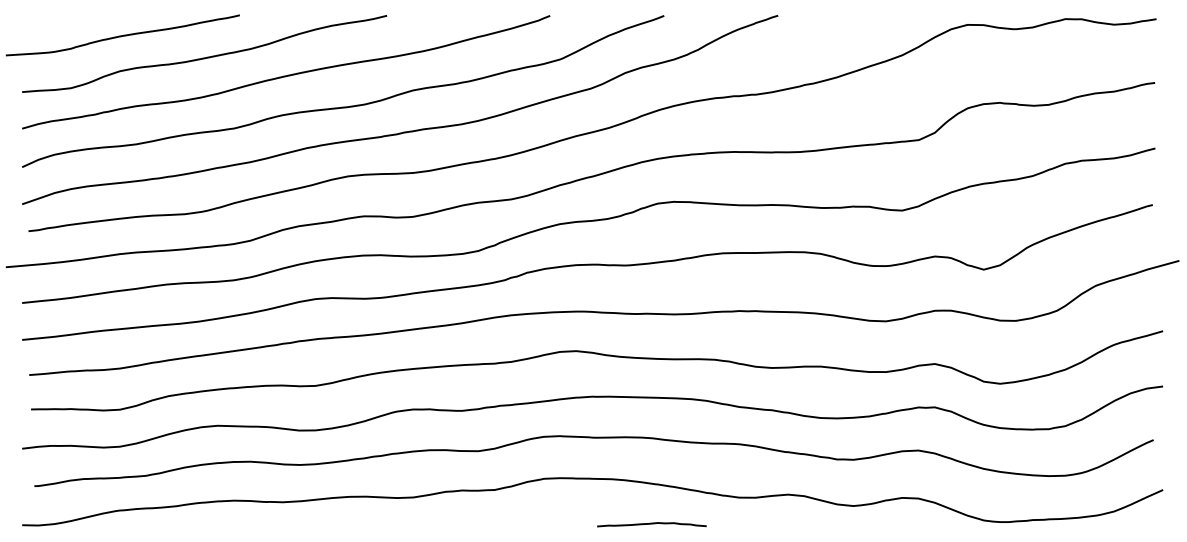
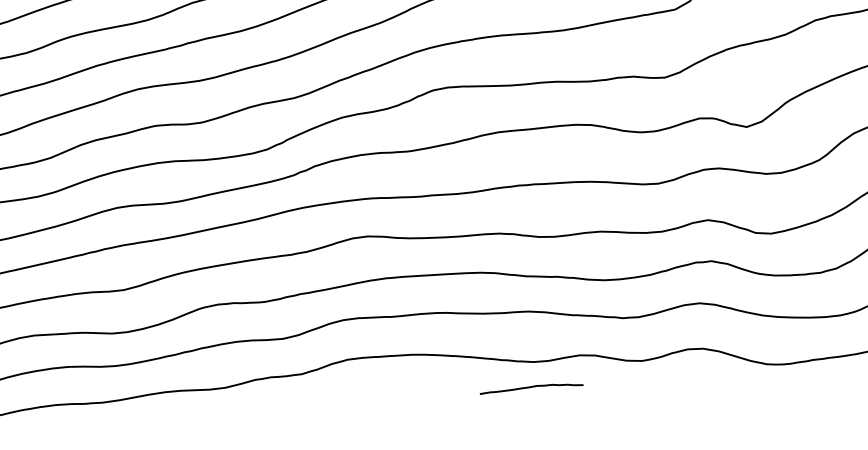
curve: (651, 524) -> (531, 387), moved

